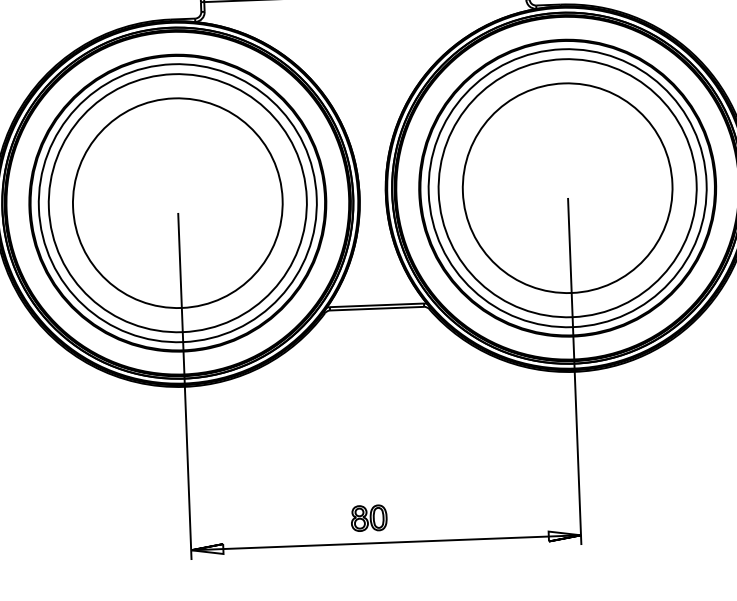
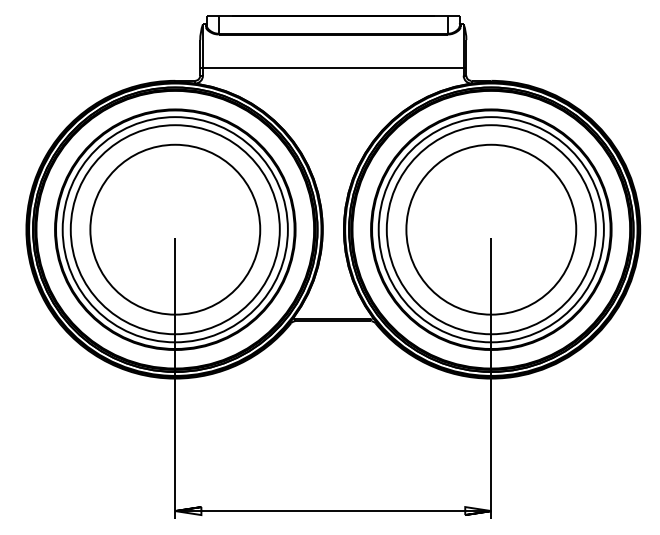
part: (369, 518) -> (320, 490), removed

